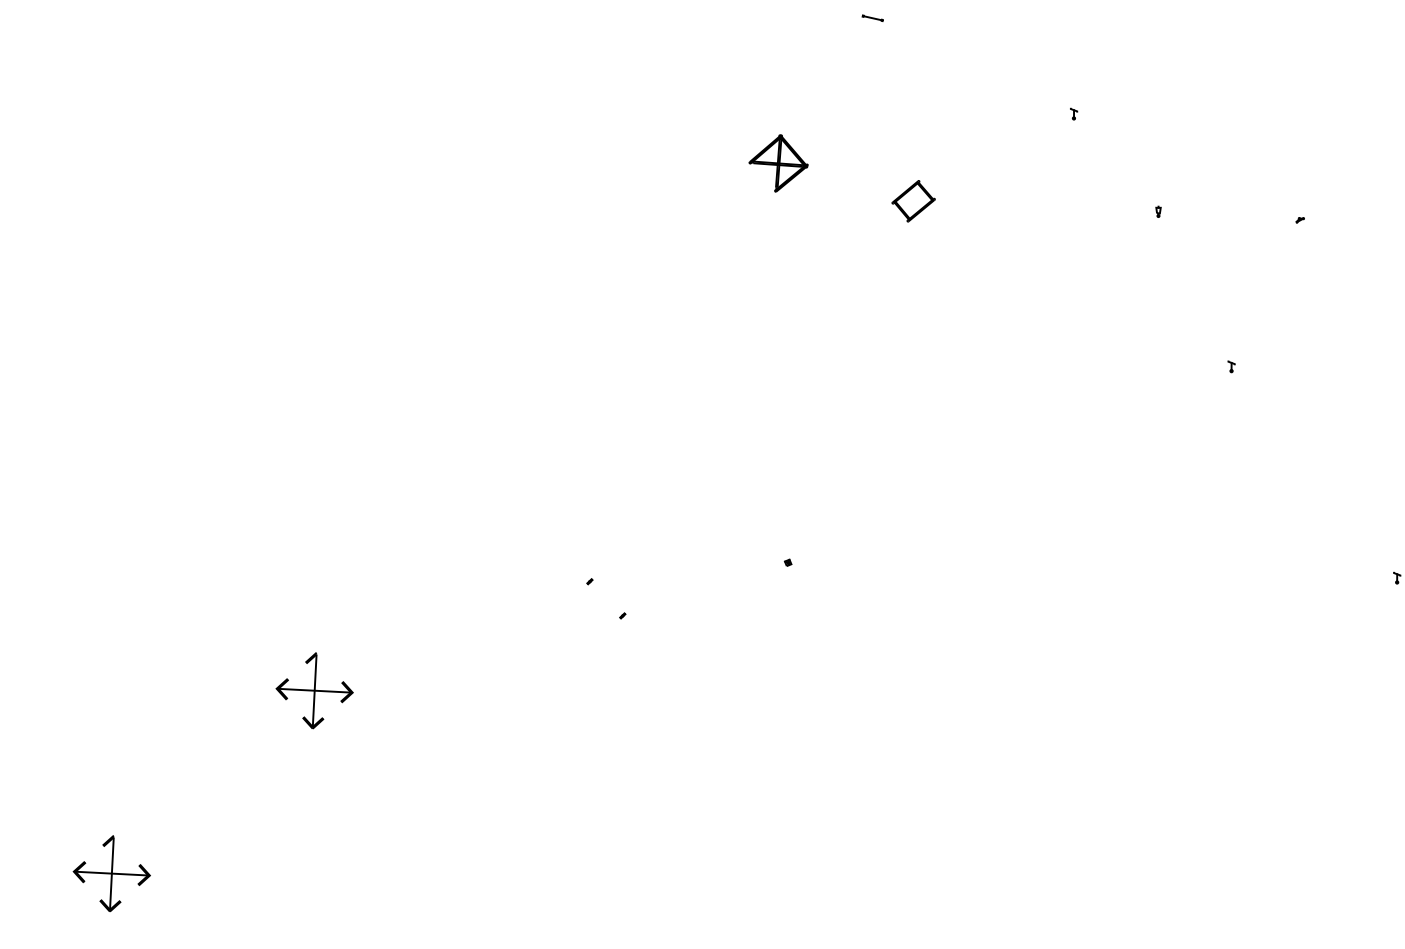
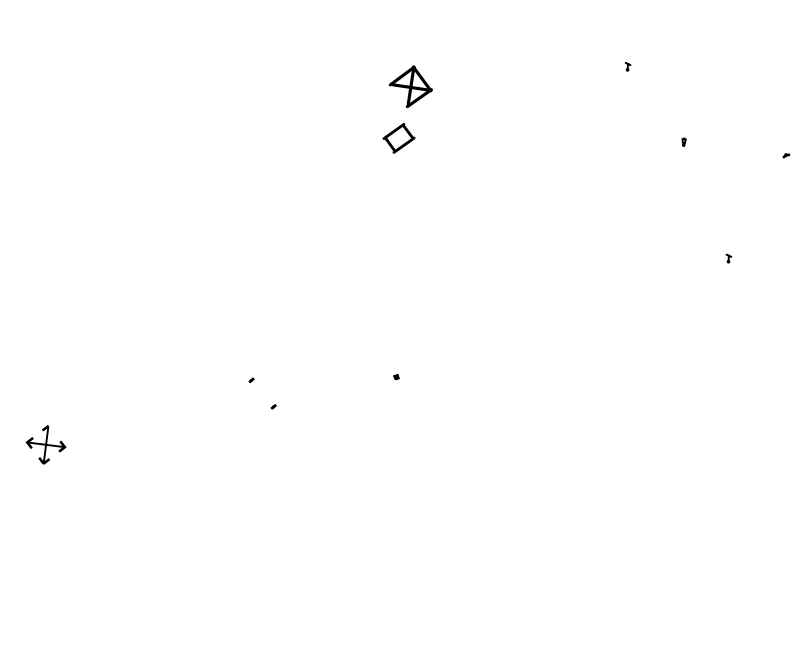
part: (913, 201) -> (398, 138), moved
part: (314, 690) -> (45, 444), size x0.7

